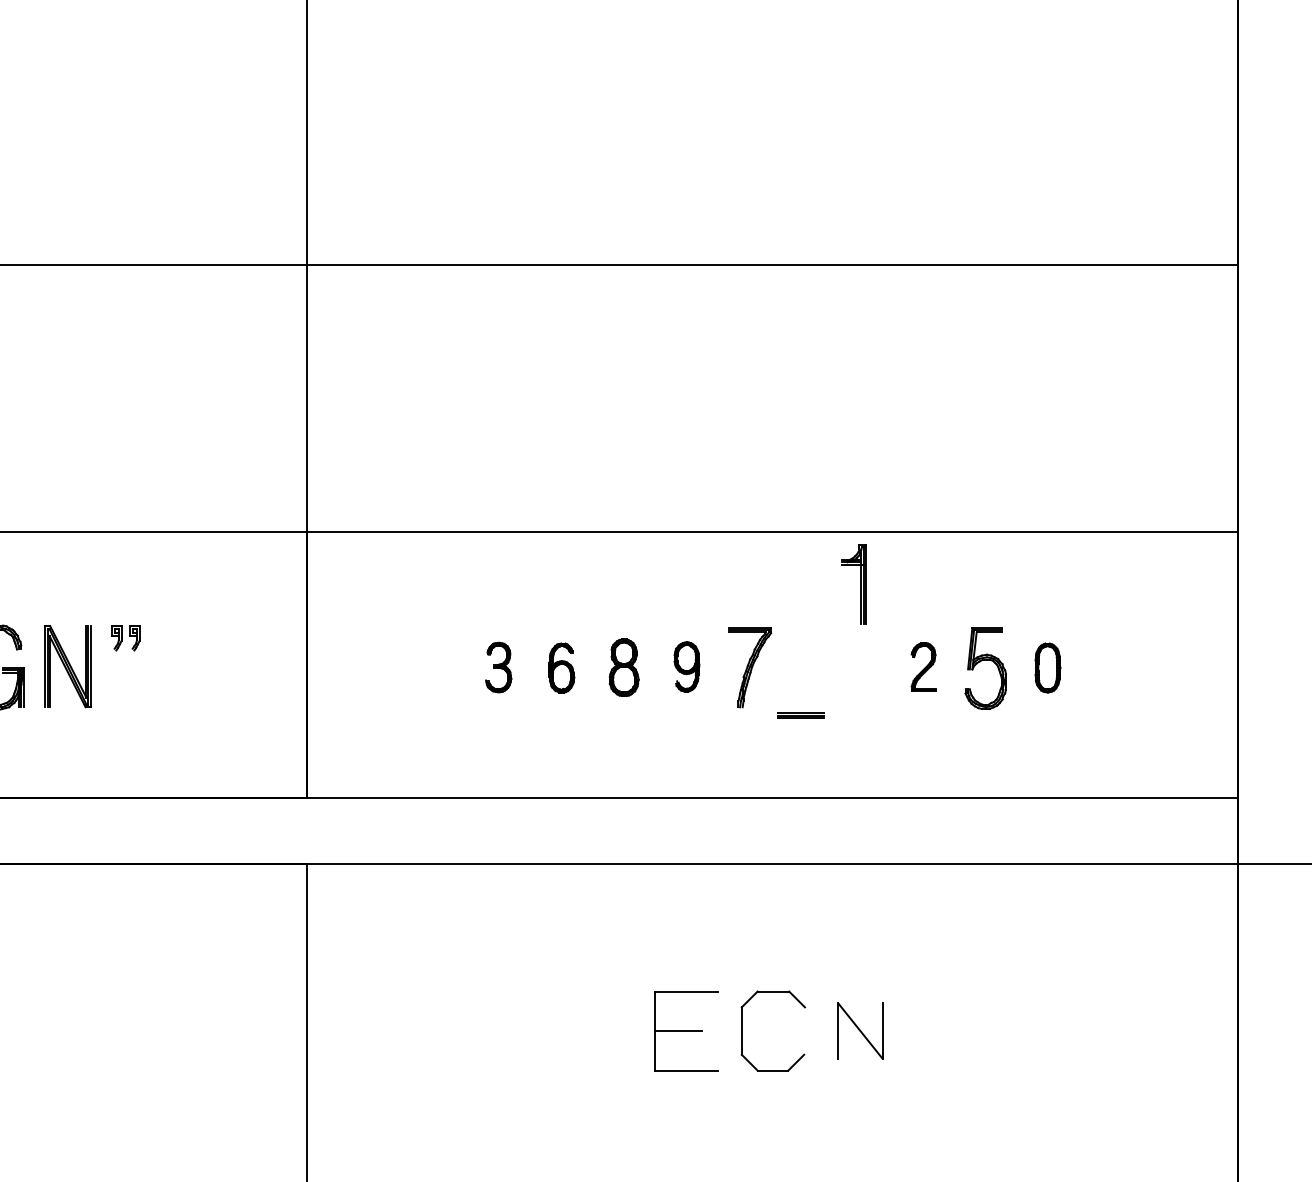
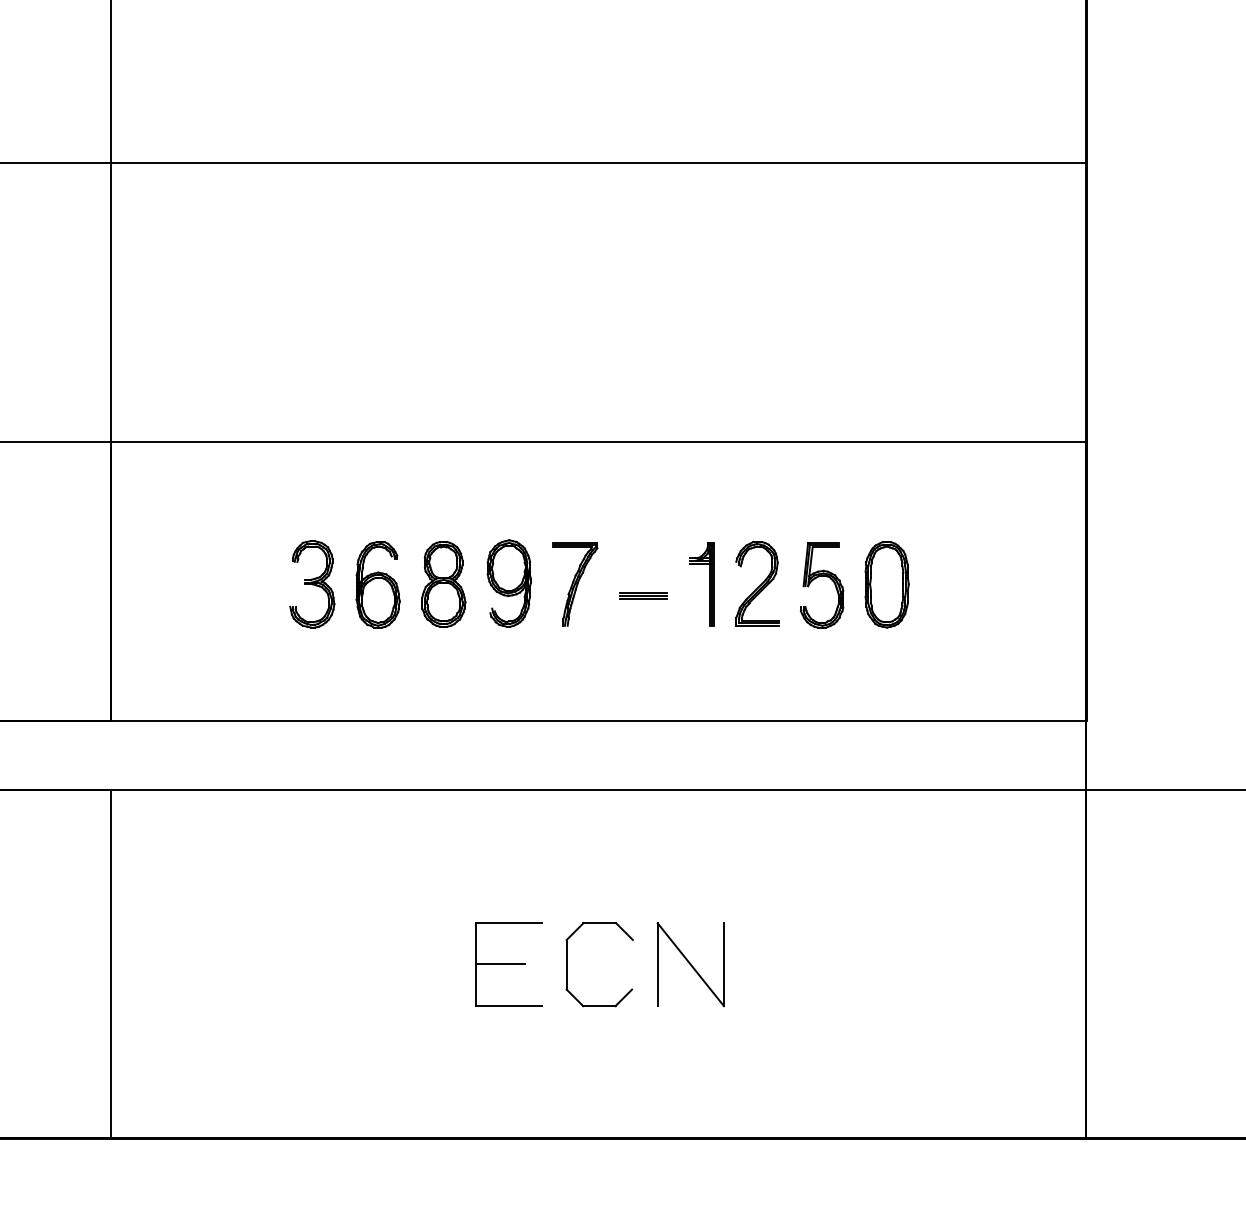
part: (860, 584) -> (708, 584), moved
part: (686, 666) -> (508, 583), size x1.67
part: (923, 666) -> (756, 583), size x1.67
part: (498, 667) -> (312, 584), size x1.67
part: (561, 667) -> (377, 584), size x1.67
part: (623, 667) -> (442, 584), size x1.43
part: (1047, 667) -> (886, 584), size x1.67
part: (800, 715) -> (642, 595), moved
part: (860, 1030) -> (690, 964), size x1.43

